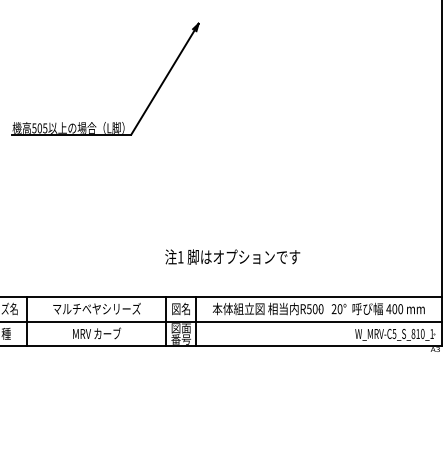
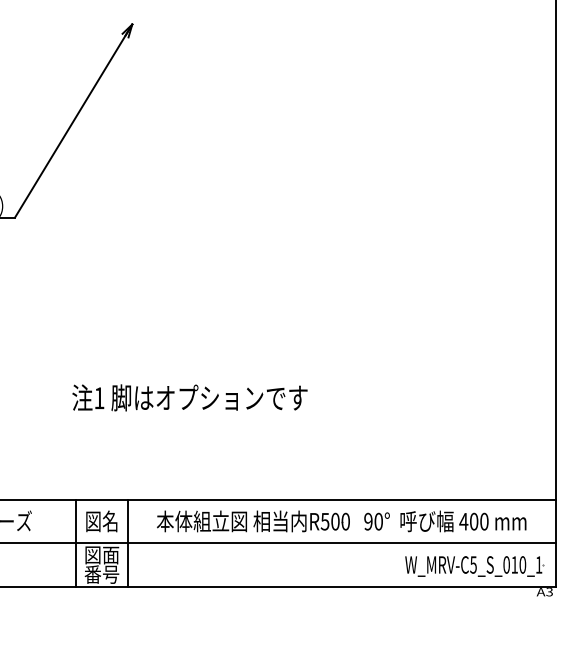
text: (232, 256) -> (189, 396), moved
text: (333, 309) -> (367, 522), 20° -> 90°
text: (413, 333) -> (506, 564), W_MRV-C5_S_810_1 -> W_MRV-C5_S_010_1

